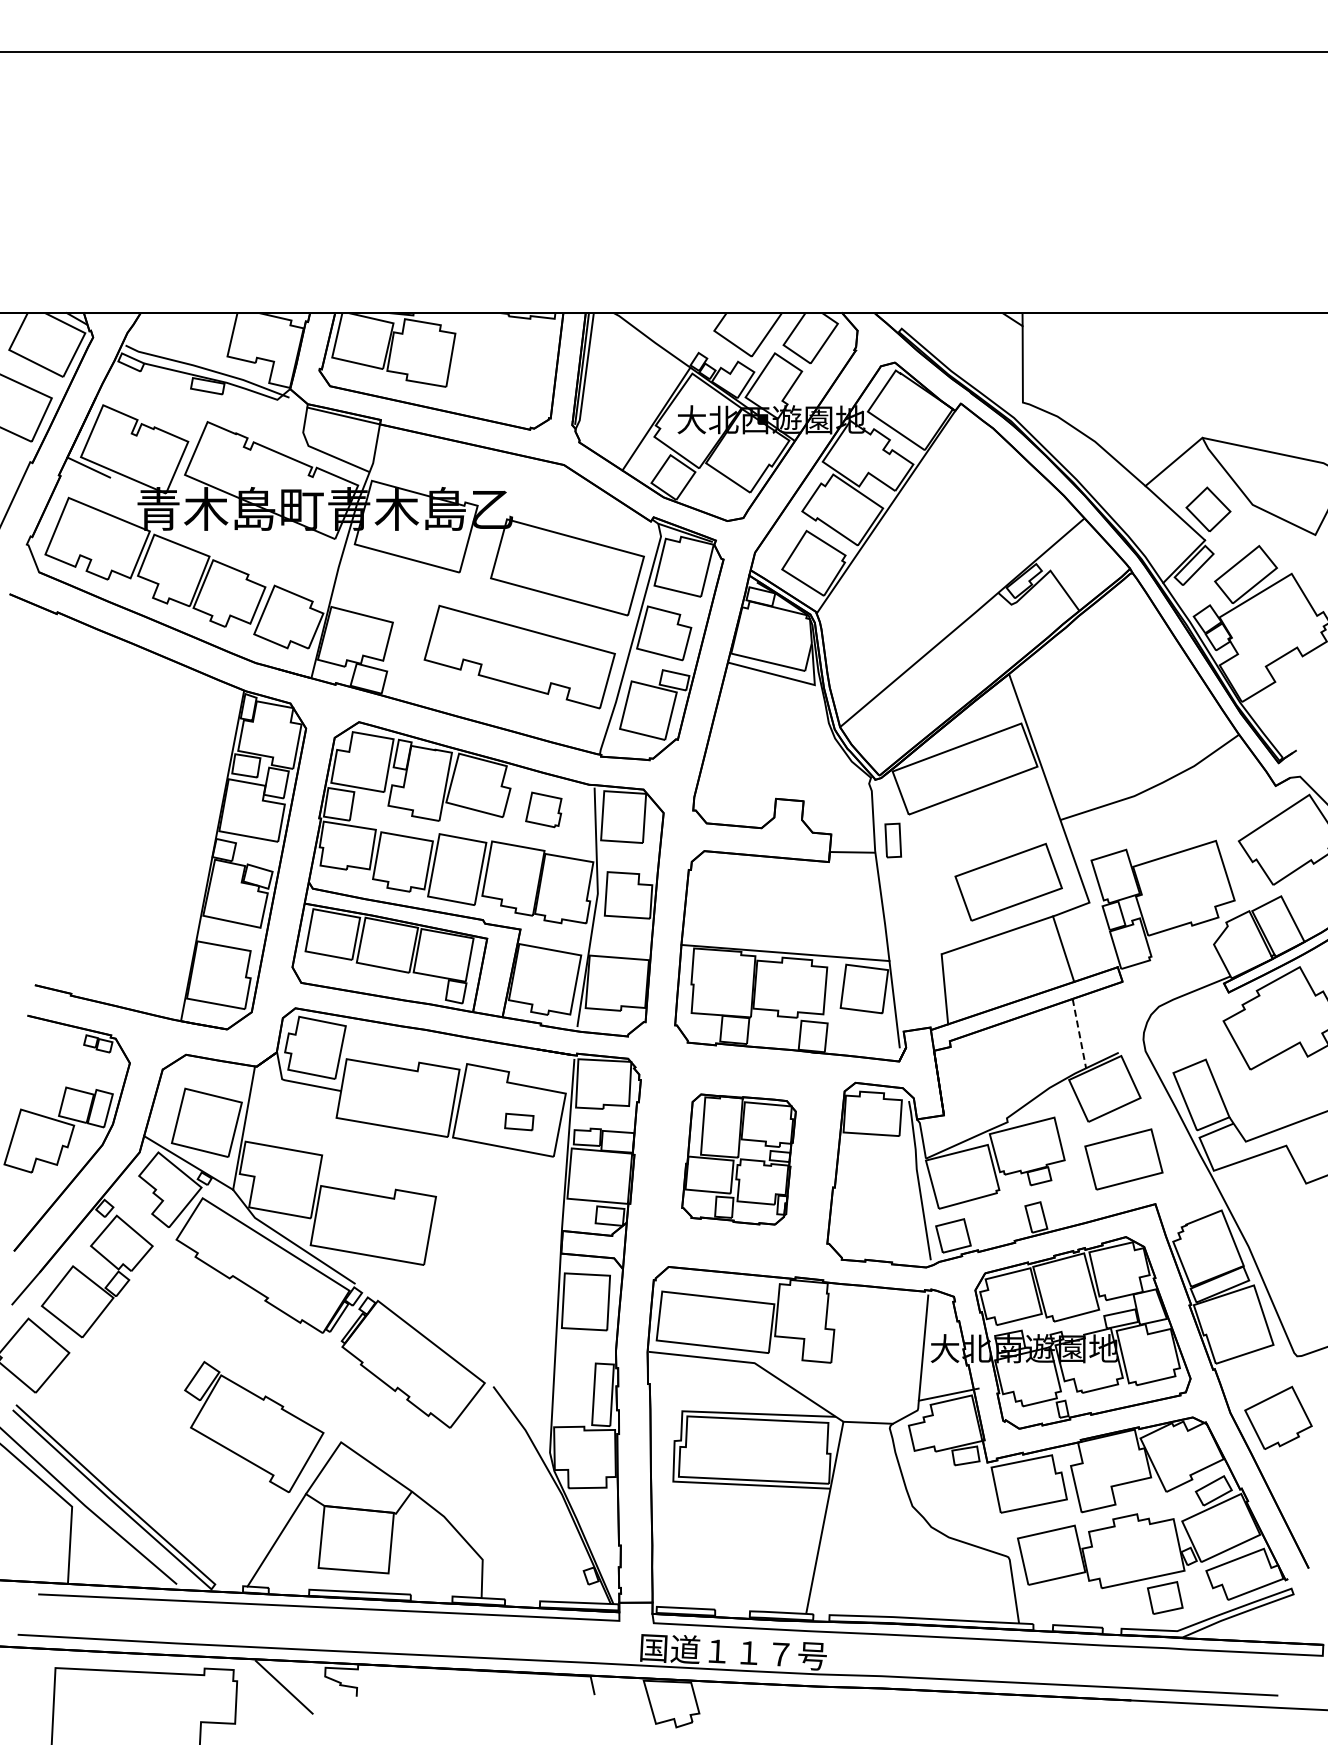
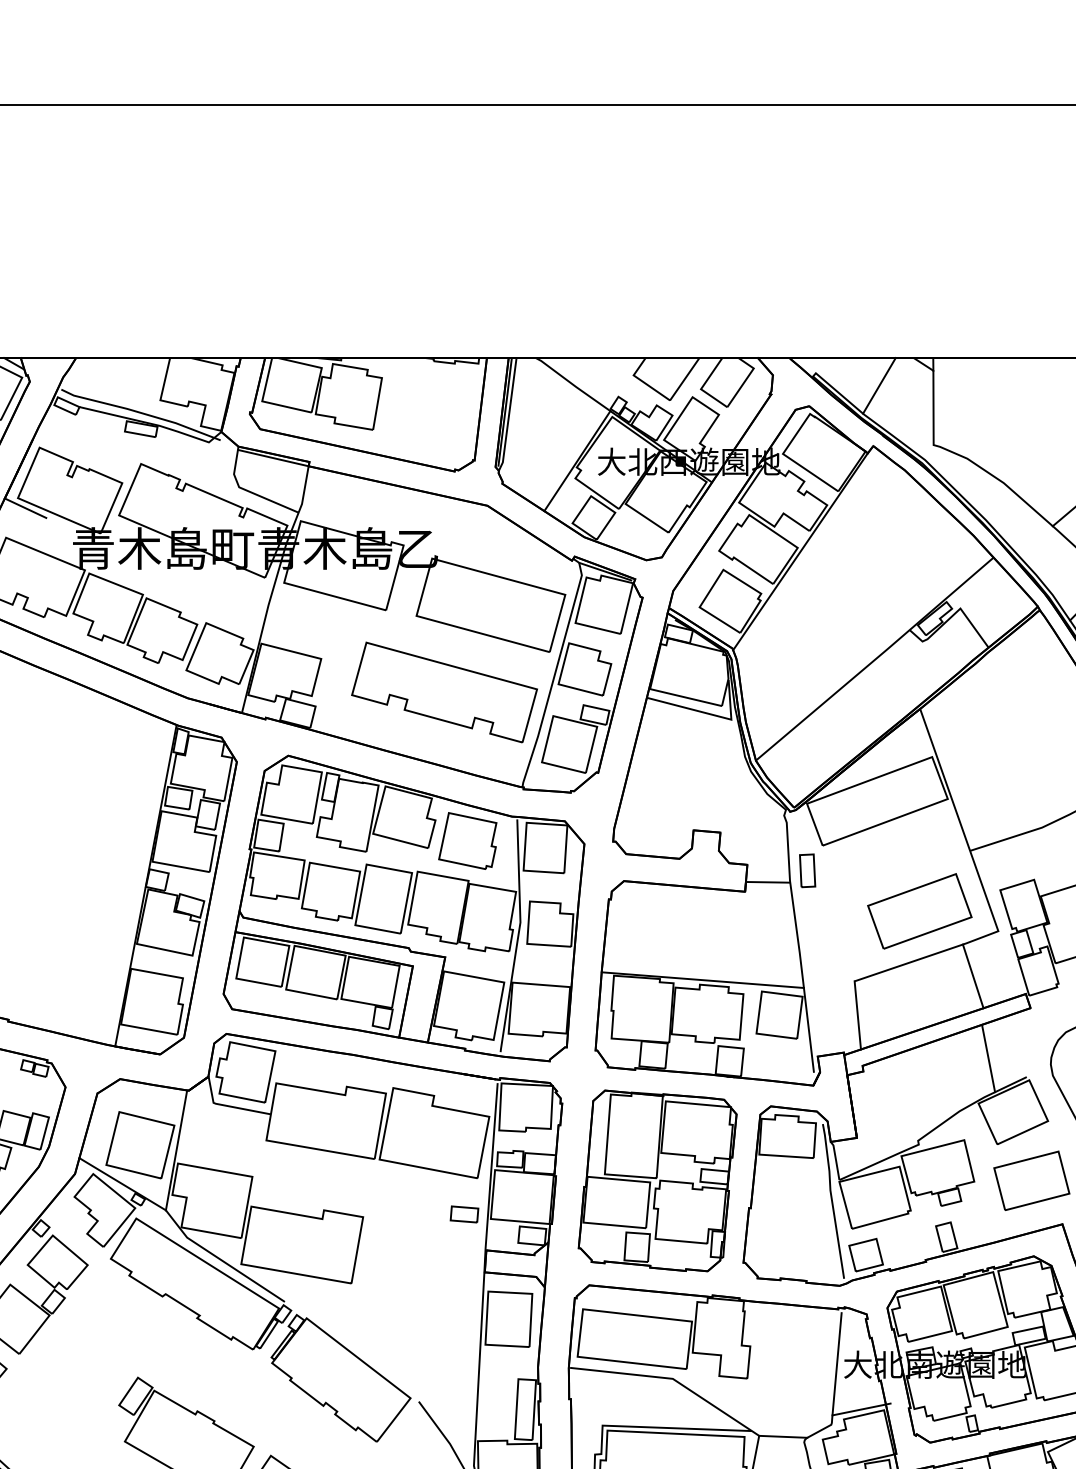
line: (966, 341) -> (878, 385), added
part: (543, 809) -> (467, 840), size x1.67
line: (1079, 1034) -> (988, 1059), dashed -> solid
part: (519, 1121) -> (464, 1213), moved
part: (738, 1159) -> (657, 1180), size x1.43

